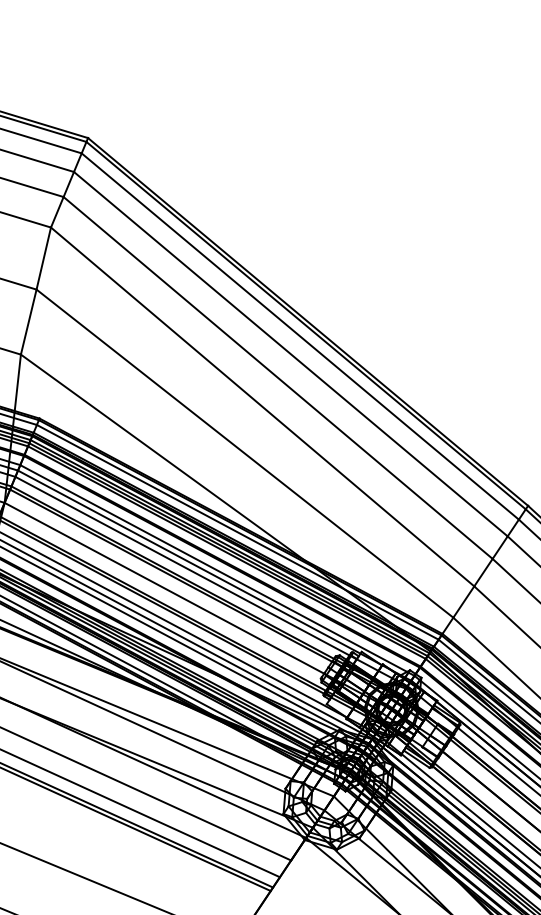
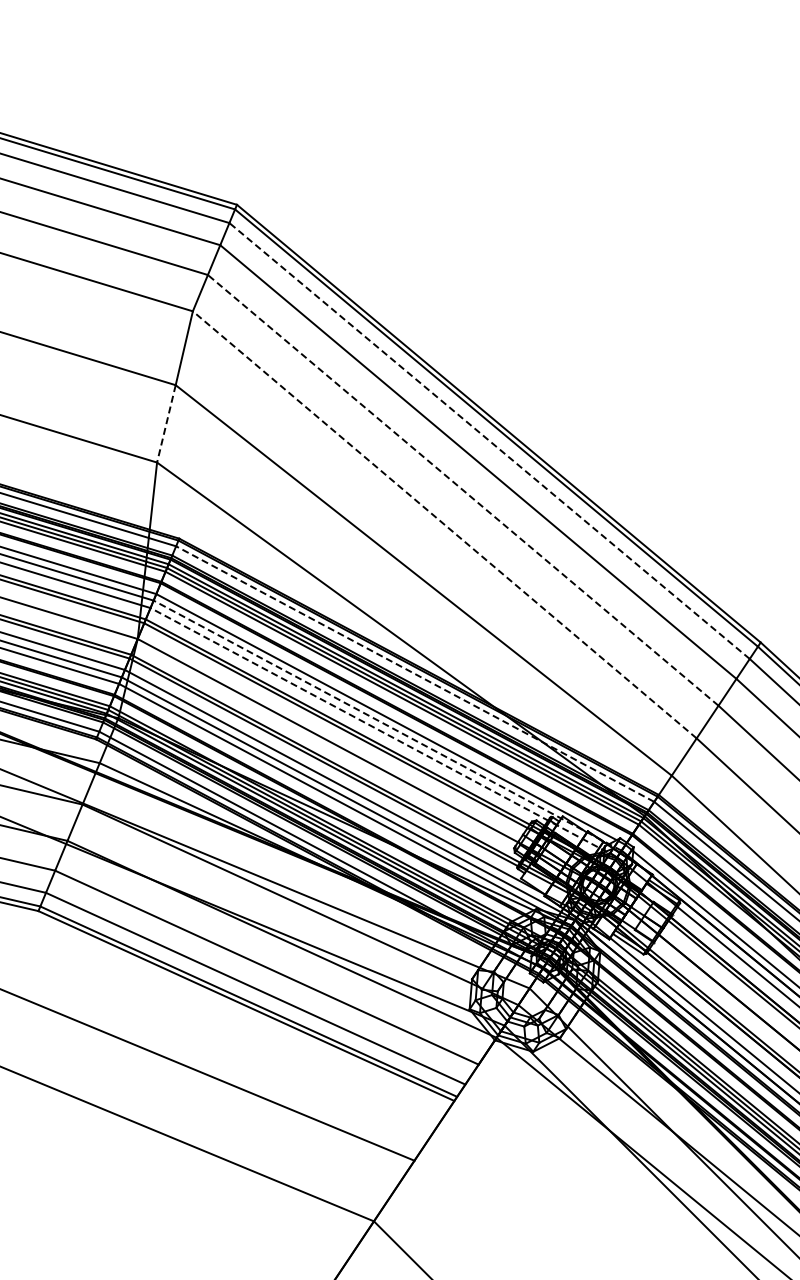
line: (28, 321) -> (166, 423), solid -> dashed
line: (300, 336) -> (489, 440), solid -> dashed
line: (278, 378) -> (463, 490), solid -> dashed
line: (262, 406) -> (444, 524), solid -> dashed
line: (237, 531) -> (414, 673), solid -> dashed
line: (214, 575) -> (387, 725), solid -> dashed
line: (211, 581) -> (383, 732), solid -> dashed

